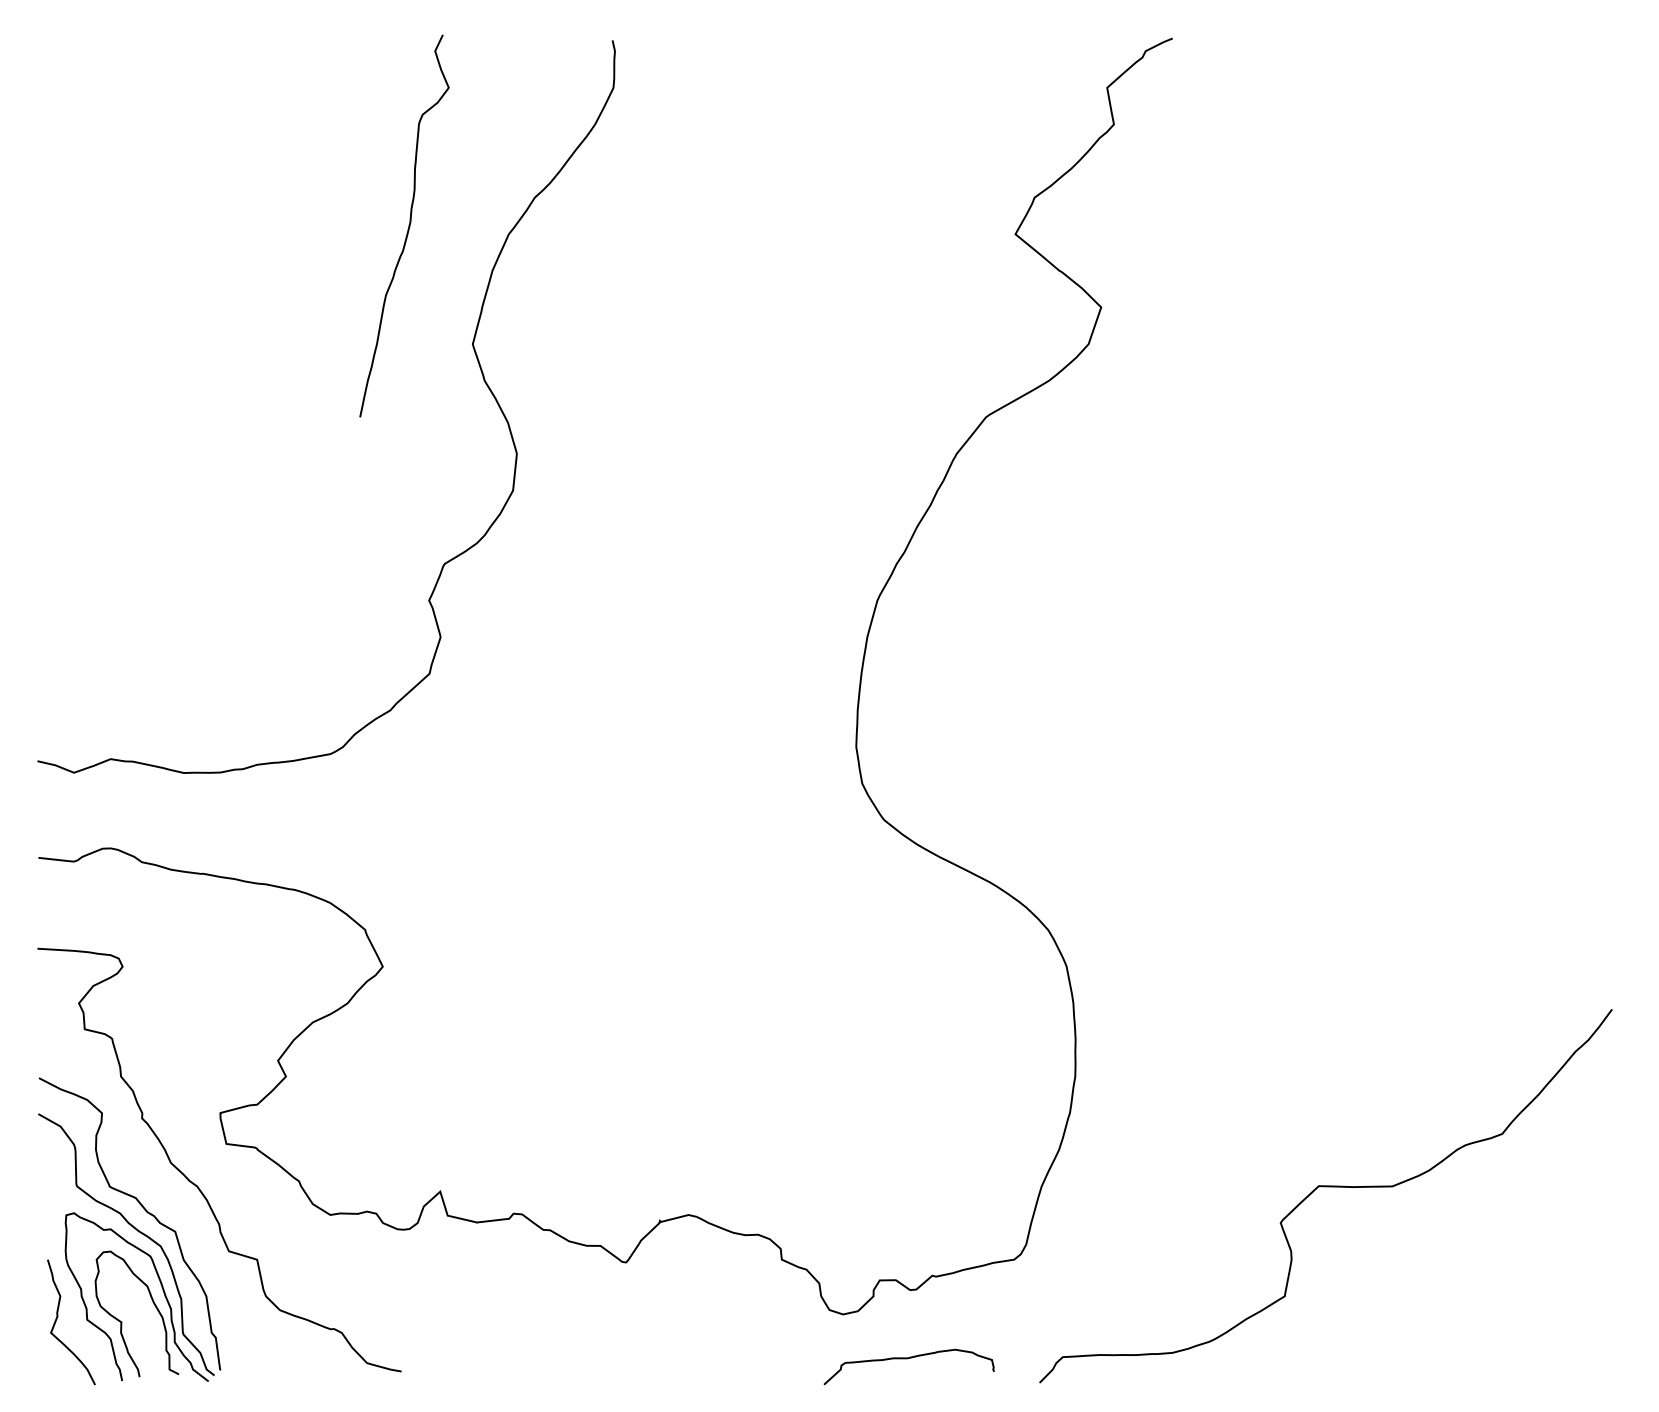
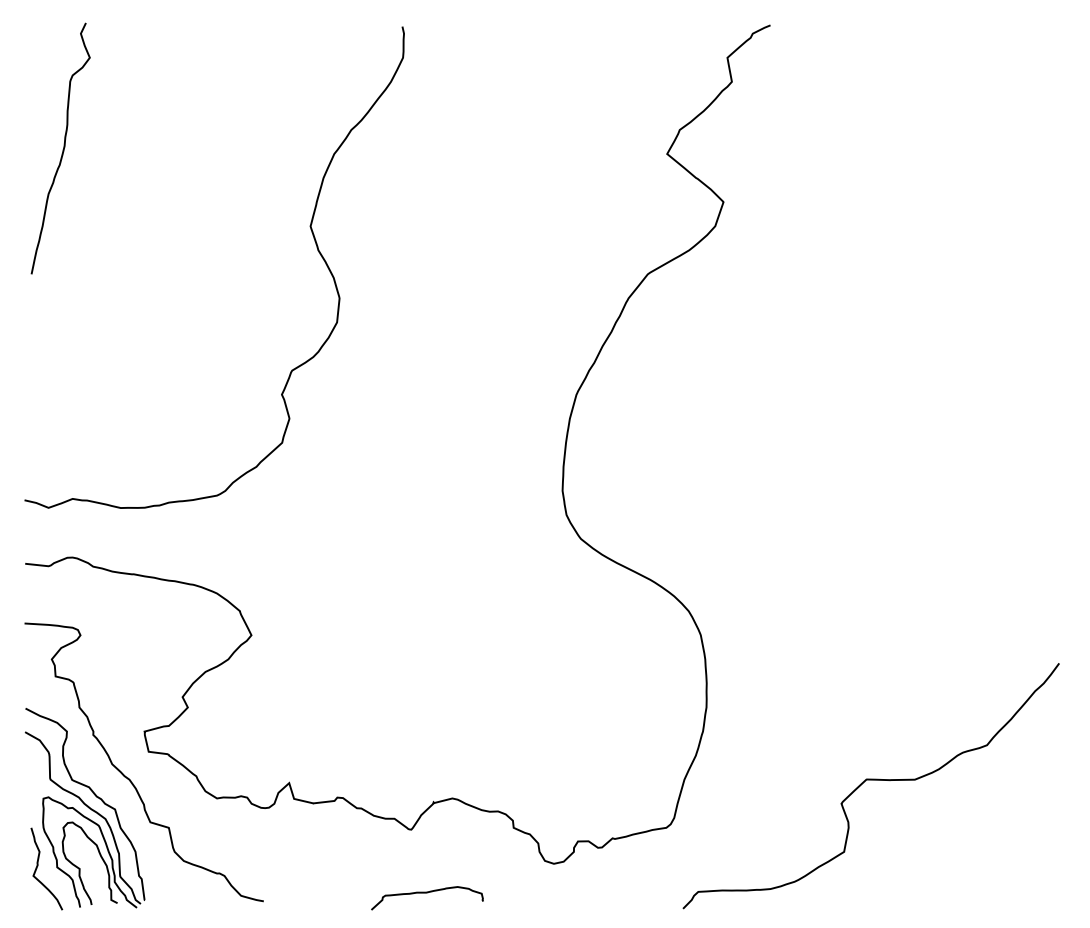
curve: (407, 227) -> (62, 149), moved
curve: (909, 1359) -> (427, 893), moved

